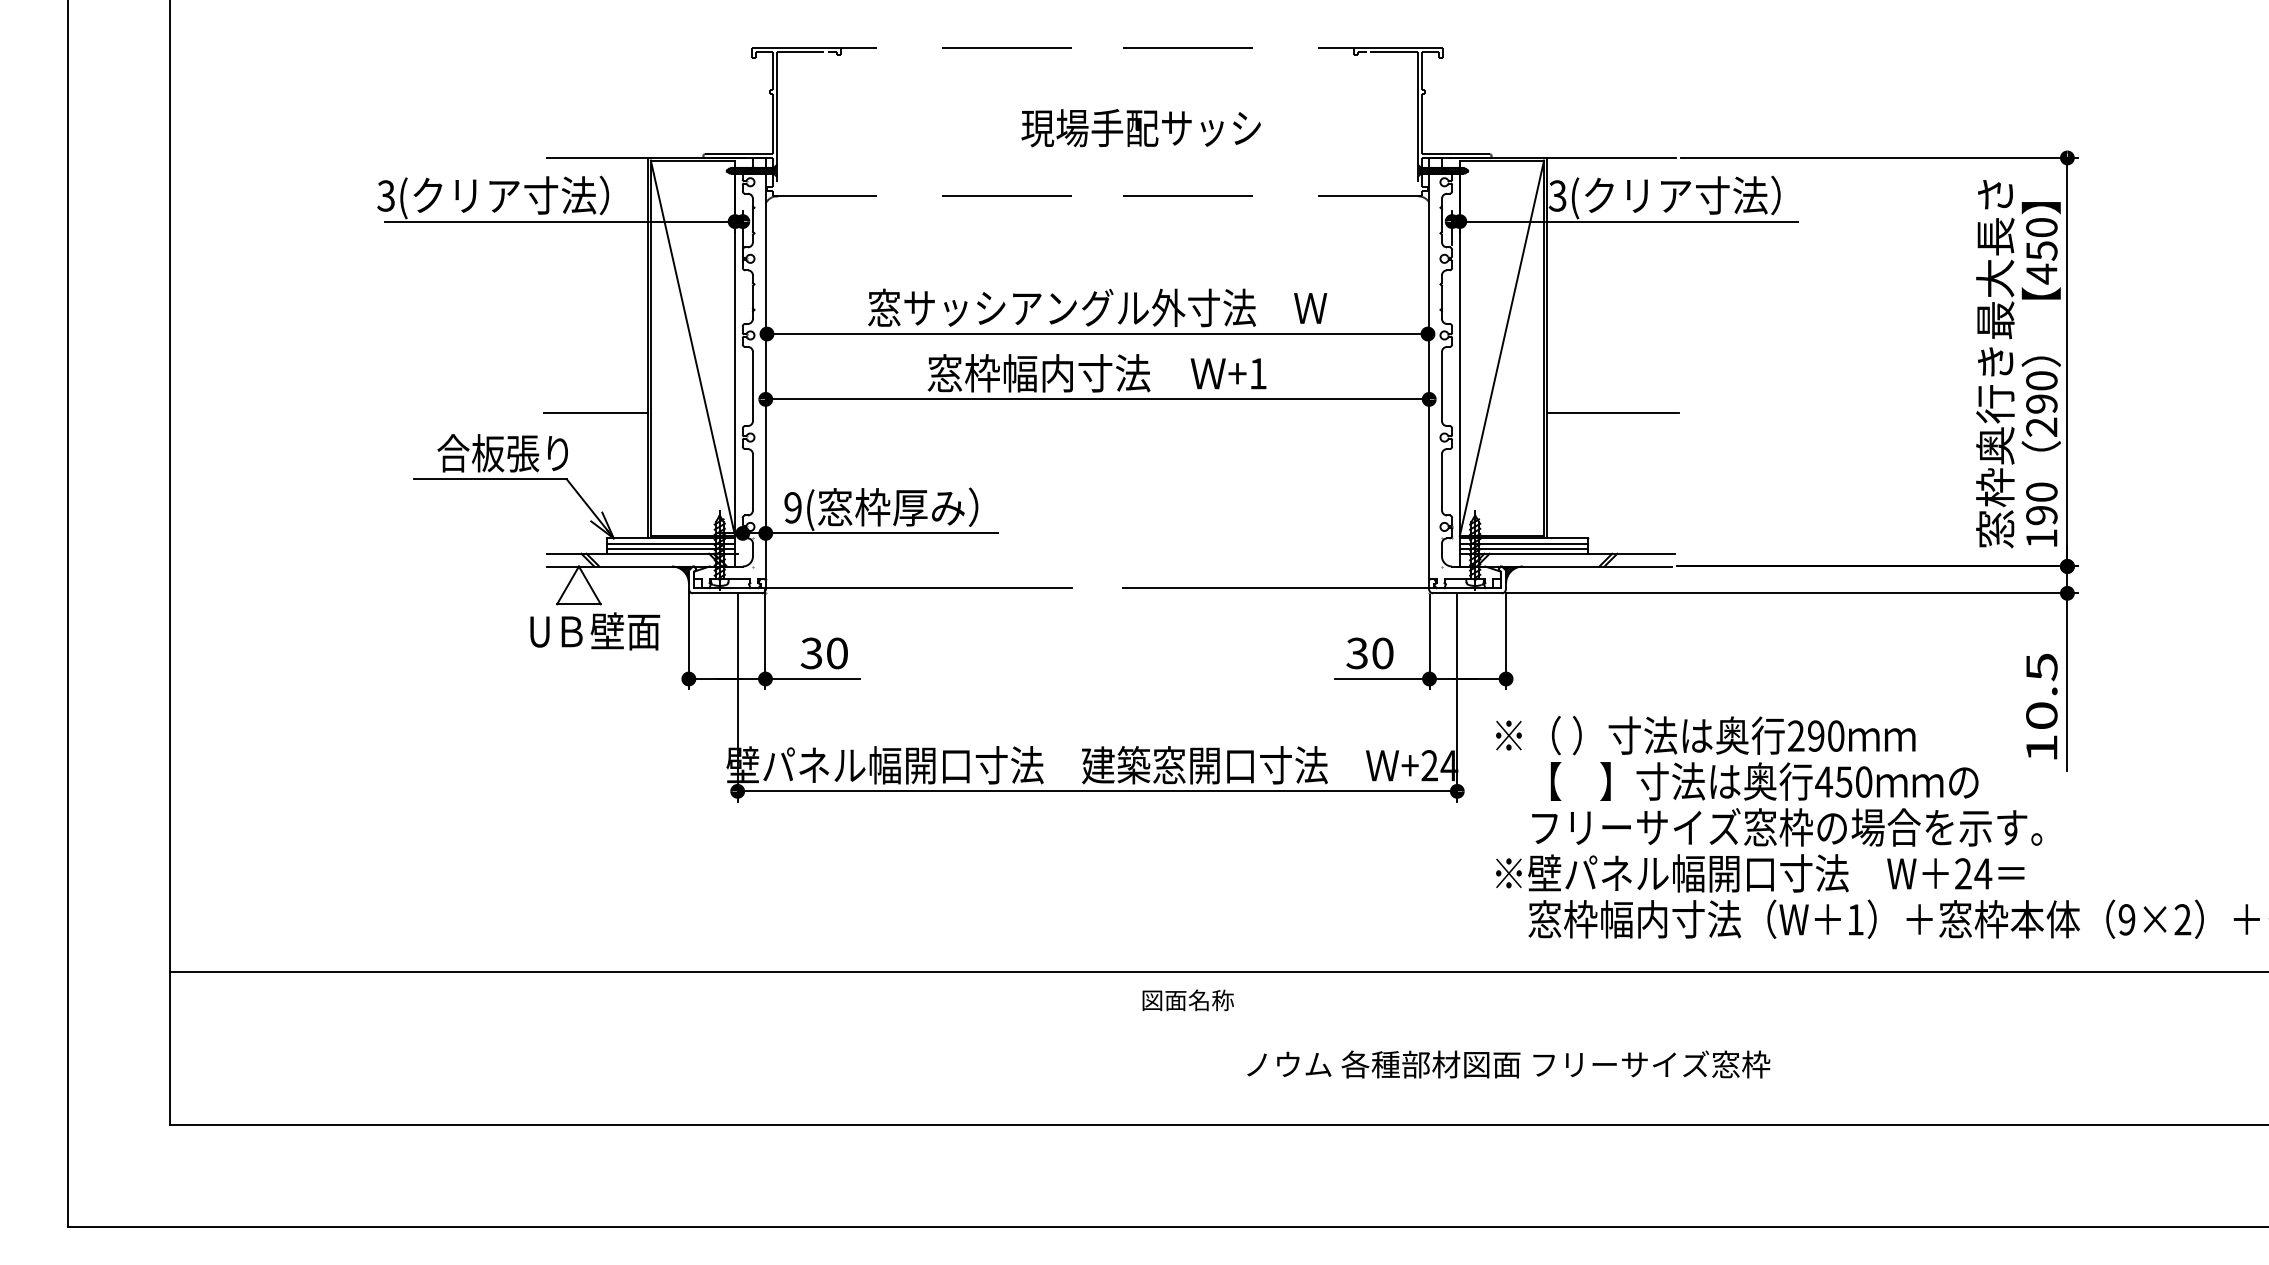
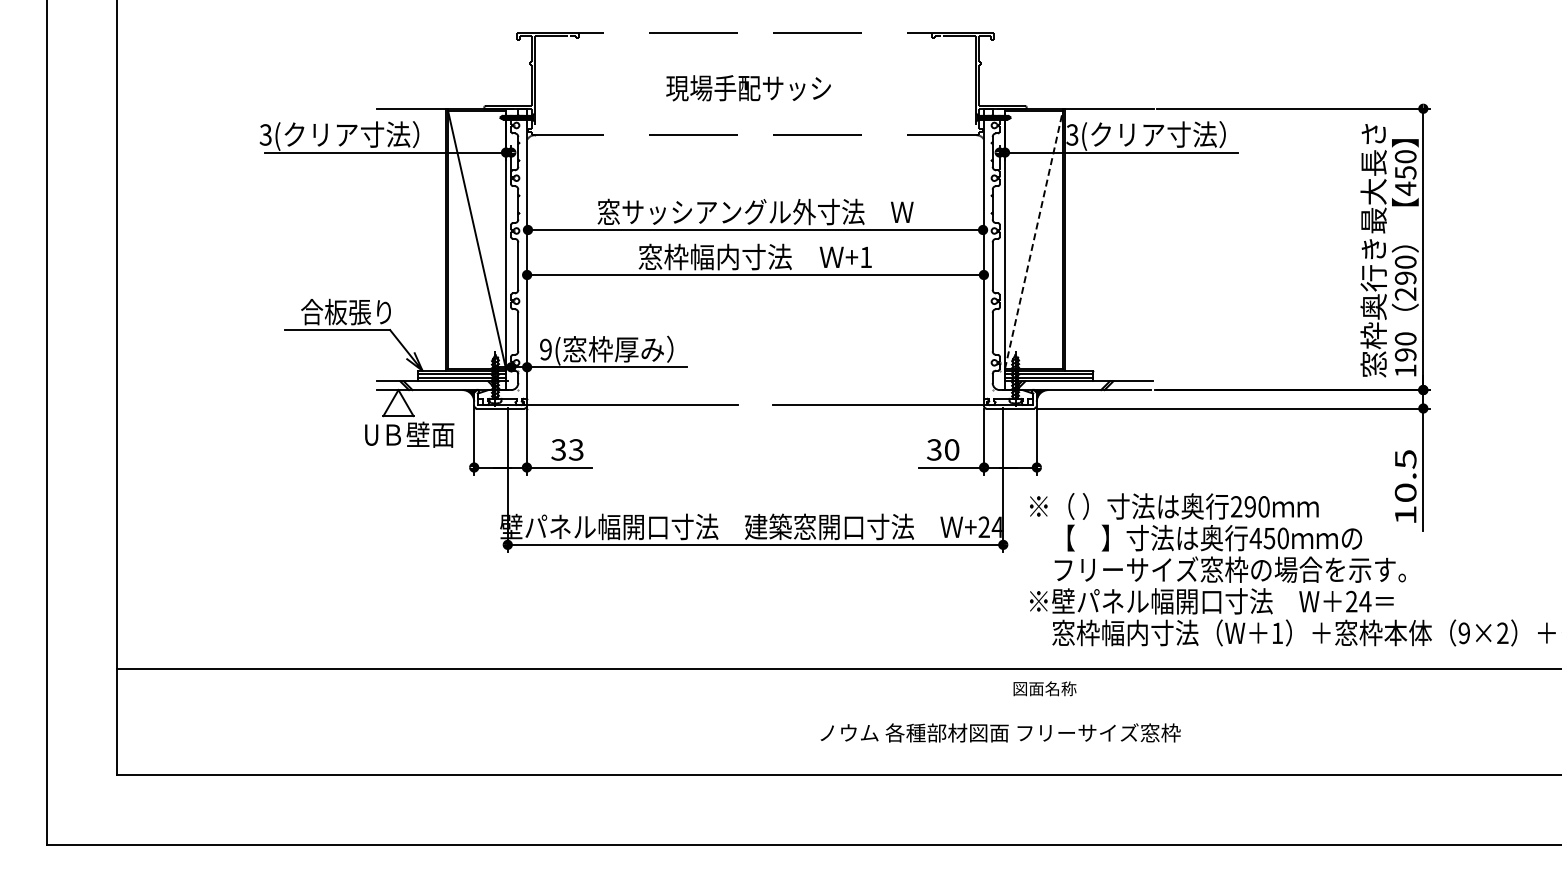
text: (1141, 128) -> (748, 88), moved
line: (1502, 347) -> (1034, 239), solid -> dashed
line: (596, 413) -> (410, 284), removed
line: (1611, 413) -> (1109, 284), removed
text: (837, 652) -> (576, 449), 30 -> 33
text: (1187, 999) -> (1044, 688), moved
text: (1508, 1063) -> (1000, 732), moved

